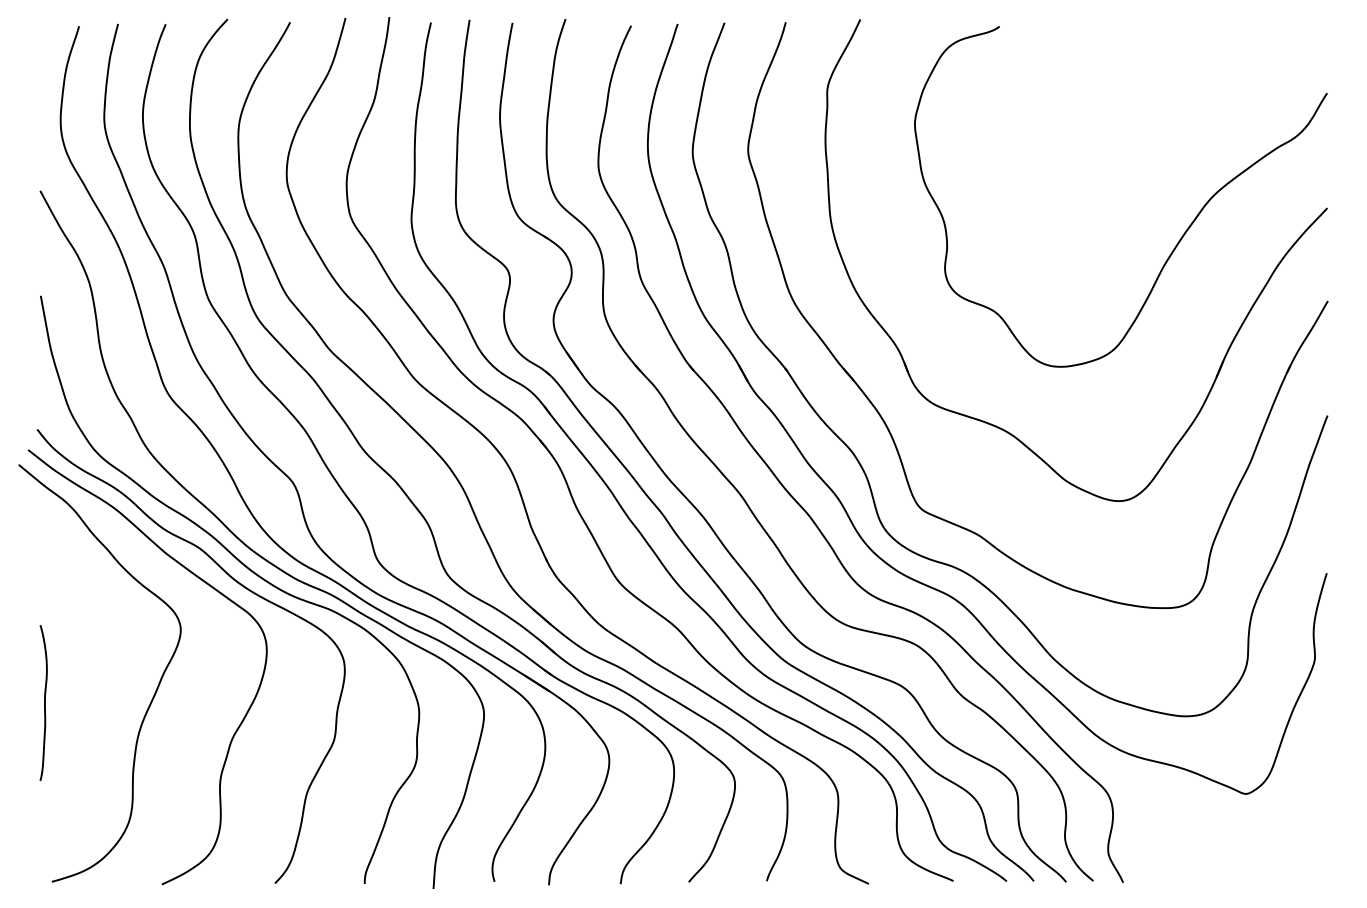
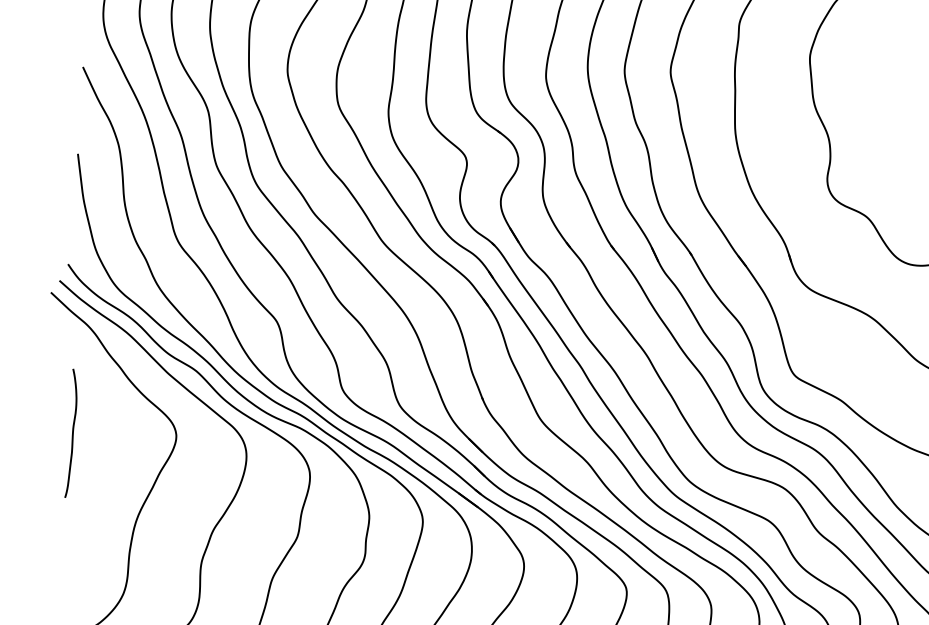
curve: (44, 702) -> (72, 433), moved

